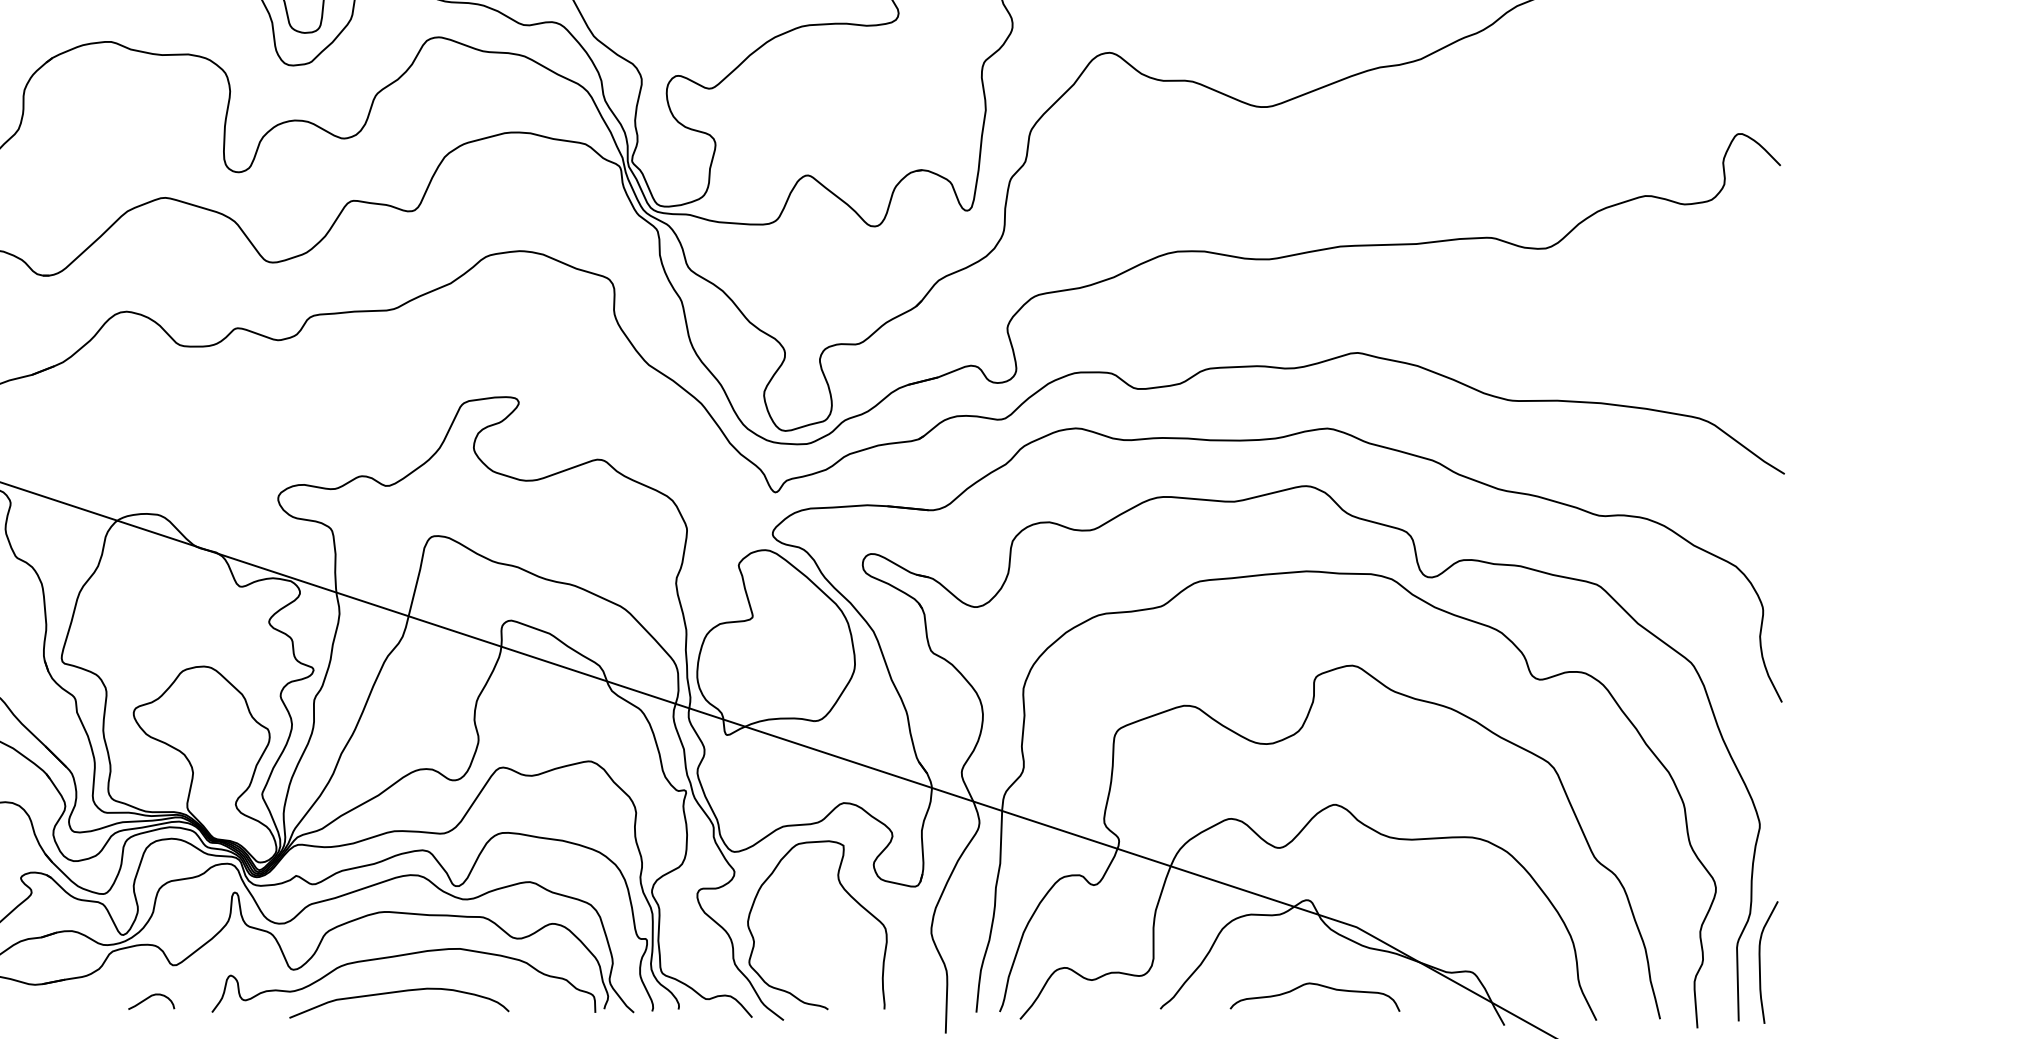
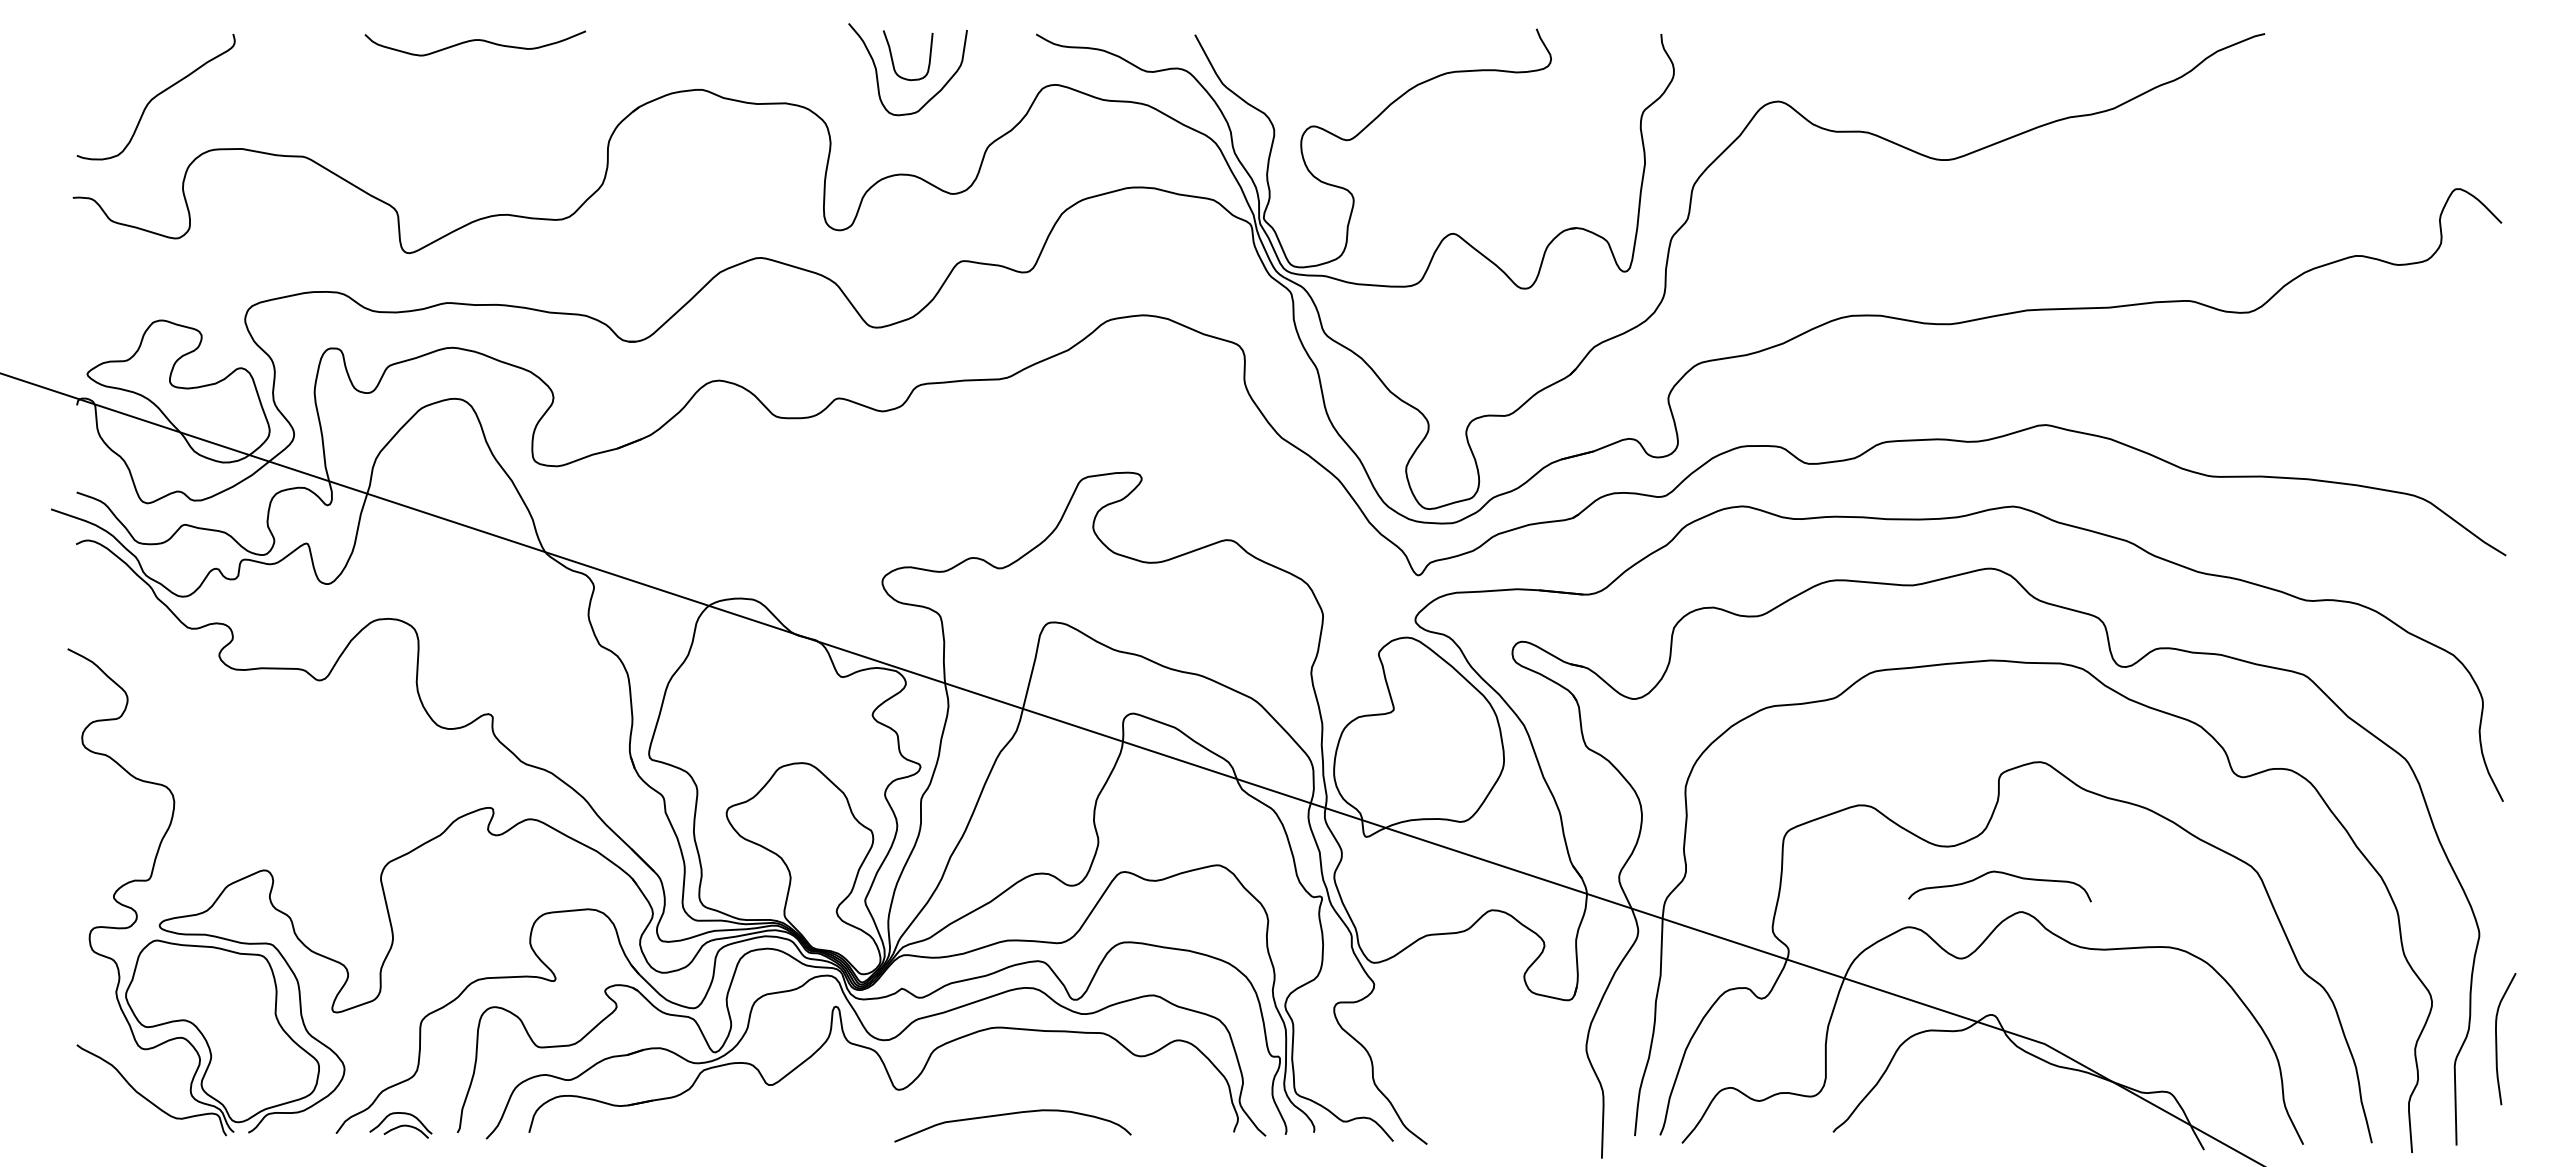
curve: (847, 894) -> (1496, 1008), removed
curve: (401, 956) -> (1015, 1075), removed
curve: (1760, 962) -> (2497, 1039), moved
curve: (1314, 985) -> (1999, 873), moved
curve: (148, 999) -> (742, 1121), removed

